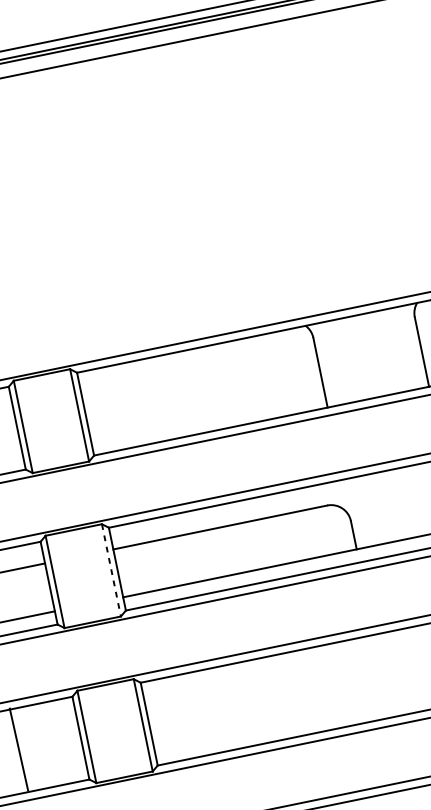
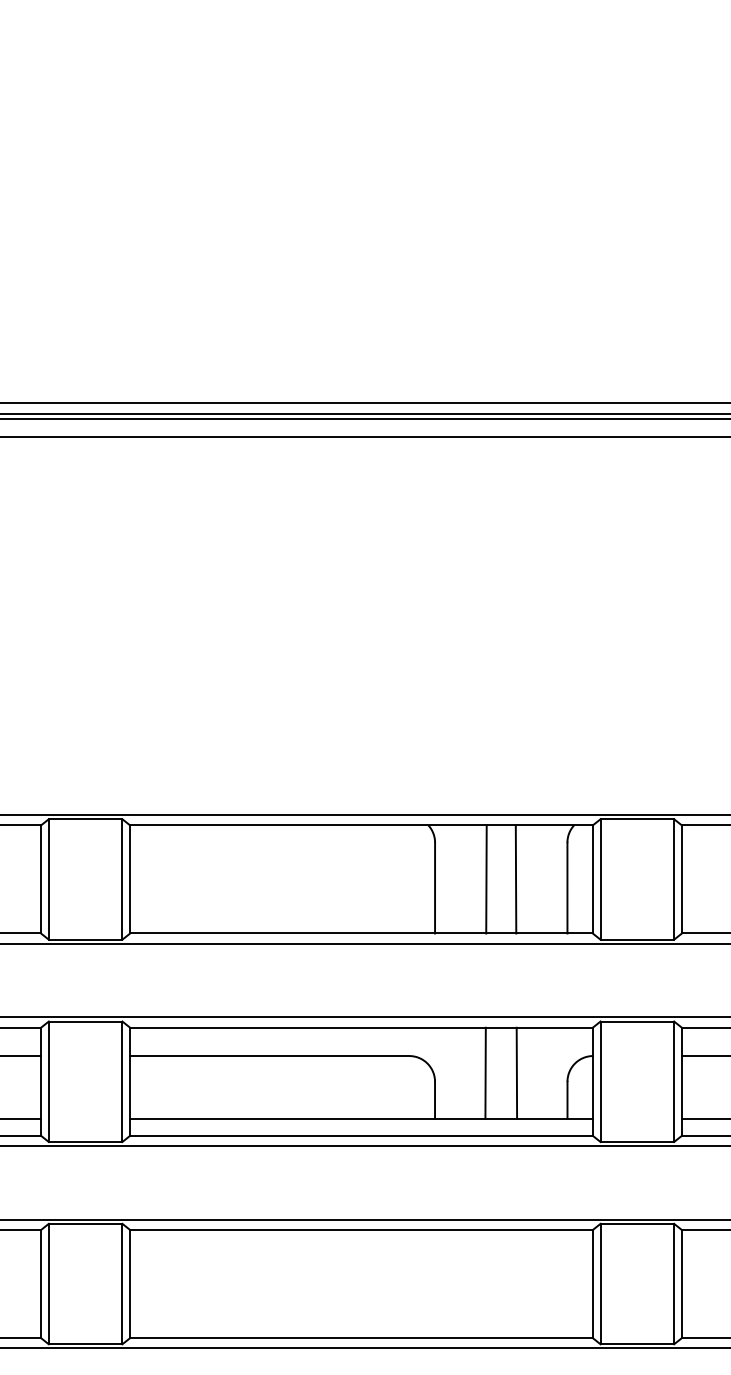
line: (380, 353) -> (515, 879), added
line: (358, 358) -> (486, 879), added
line: (411, 501) -> (516, 1072), added
line: (388, 506) -> (485, 1072), added
line: (111, 570) -> (122, 1082), dashed -> solid

